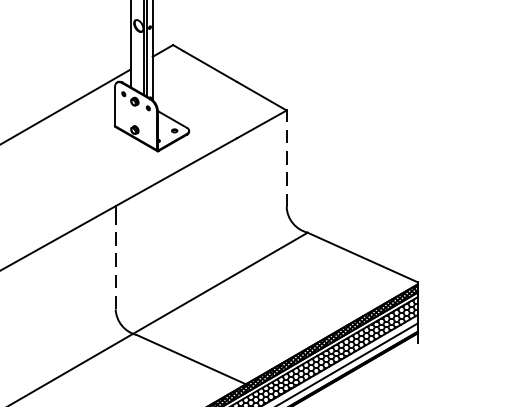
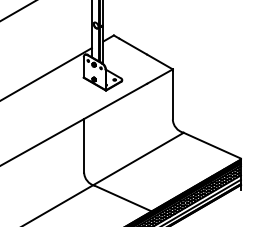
line: (286, 158) -> (172, 94), dashed -> solid
line: (116, 259) -> (84, 146), dashed -> solid

